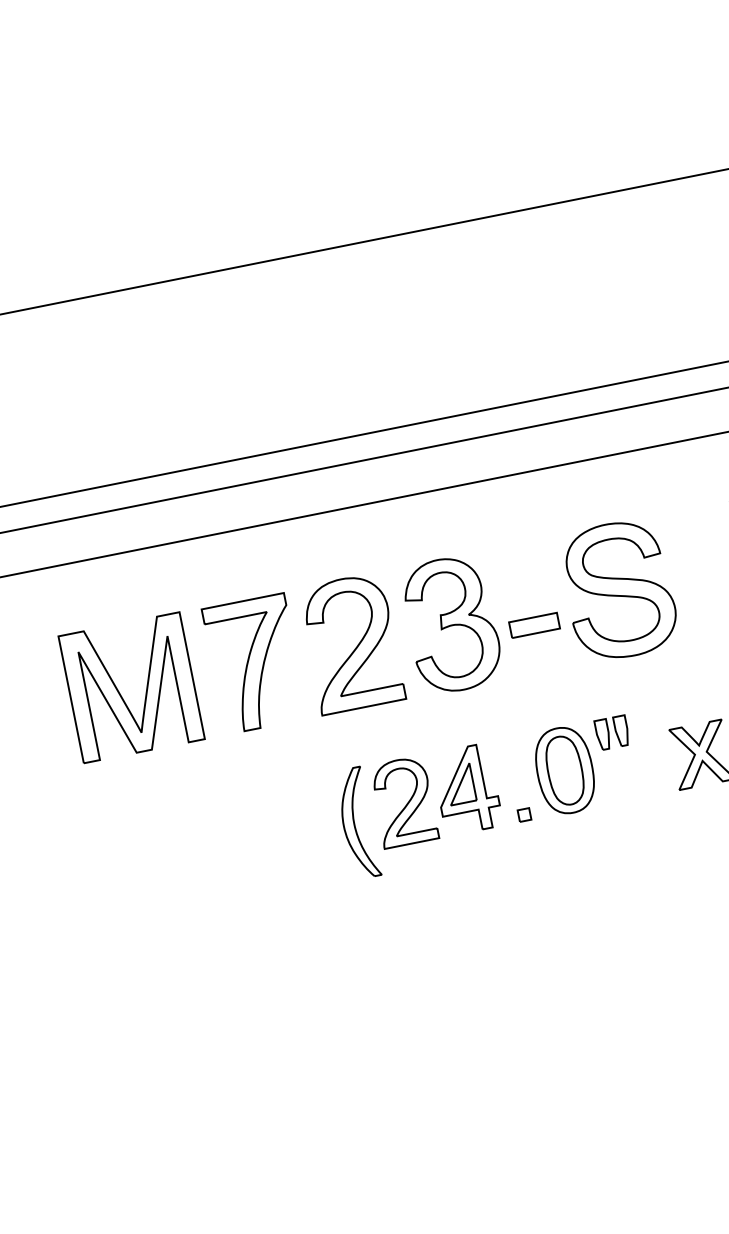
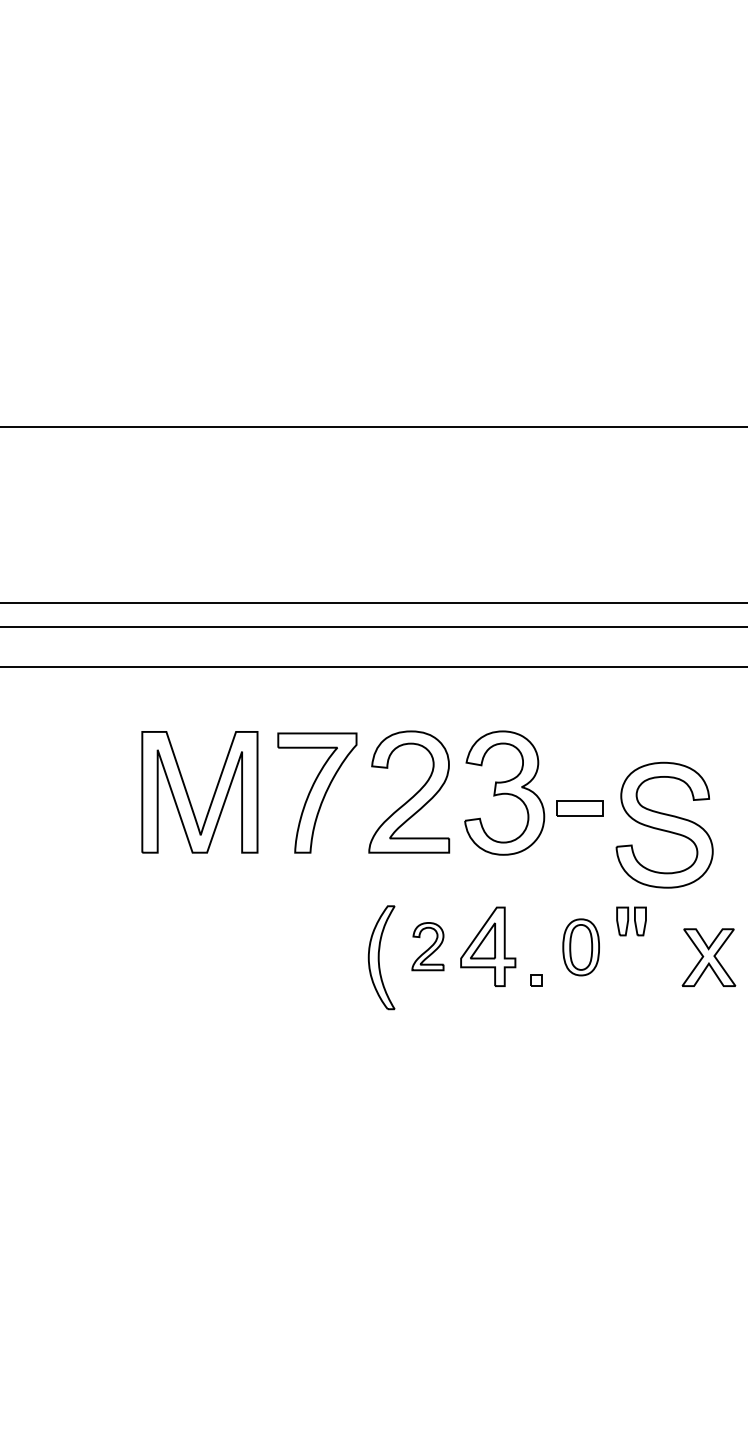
part: (618, 589) -> (664, 824), moved
part: (564, 770) -> (580, 947), size x0.7
part: (403, 801) -> (427, 946), size x0.6

